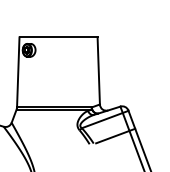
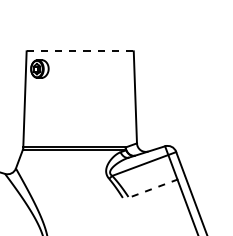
line: (58, 37) -> (80, 51), solid -> dashed
line: (115, 135) -> (158, 186), solid -> dashed

